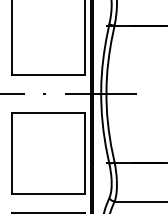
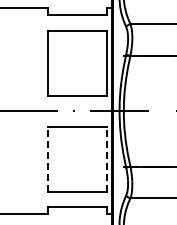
line: (12, 153) -> (47, 159), solid -> dashed
line: (85, 153) -> (106, 159), solid -> dashed

